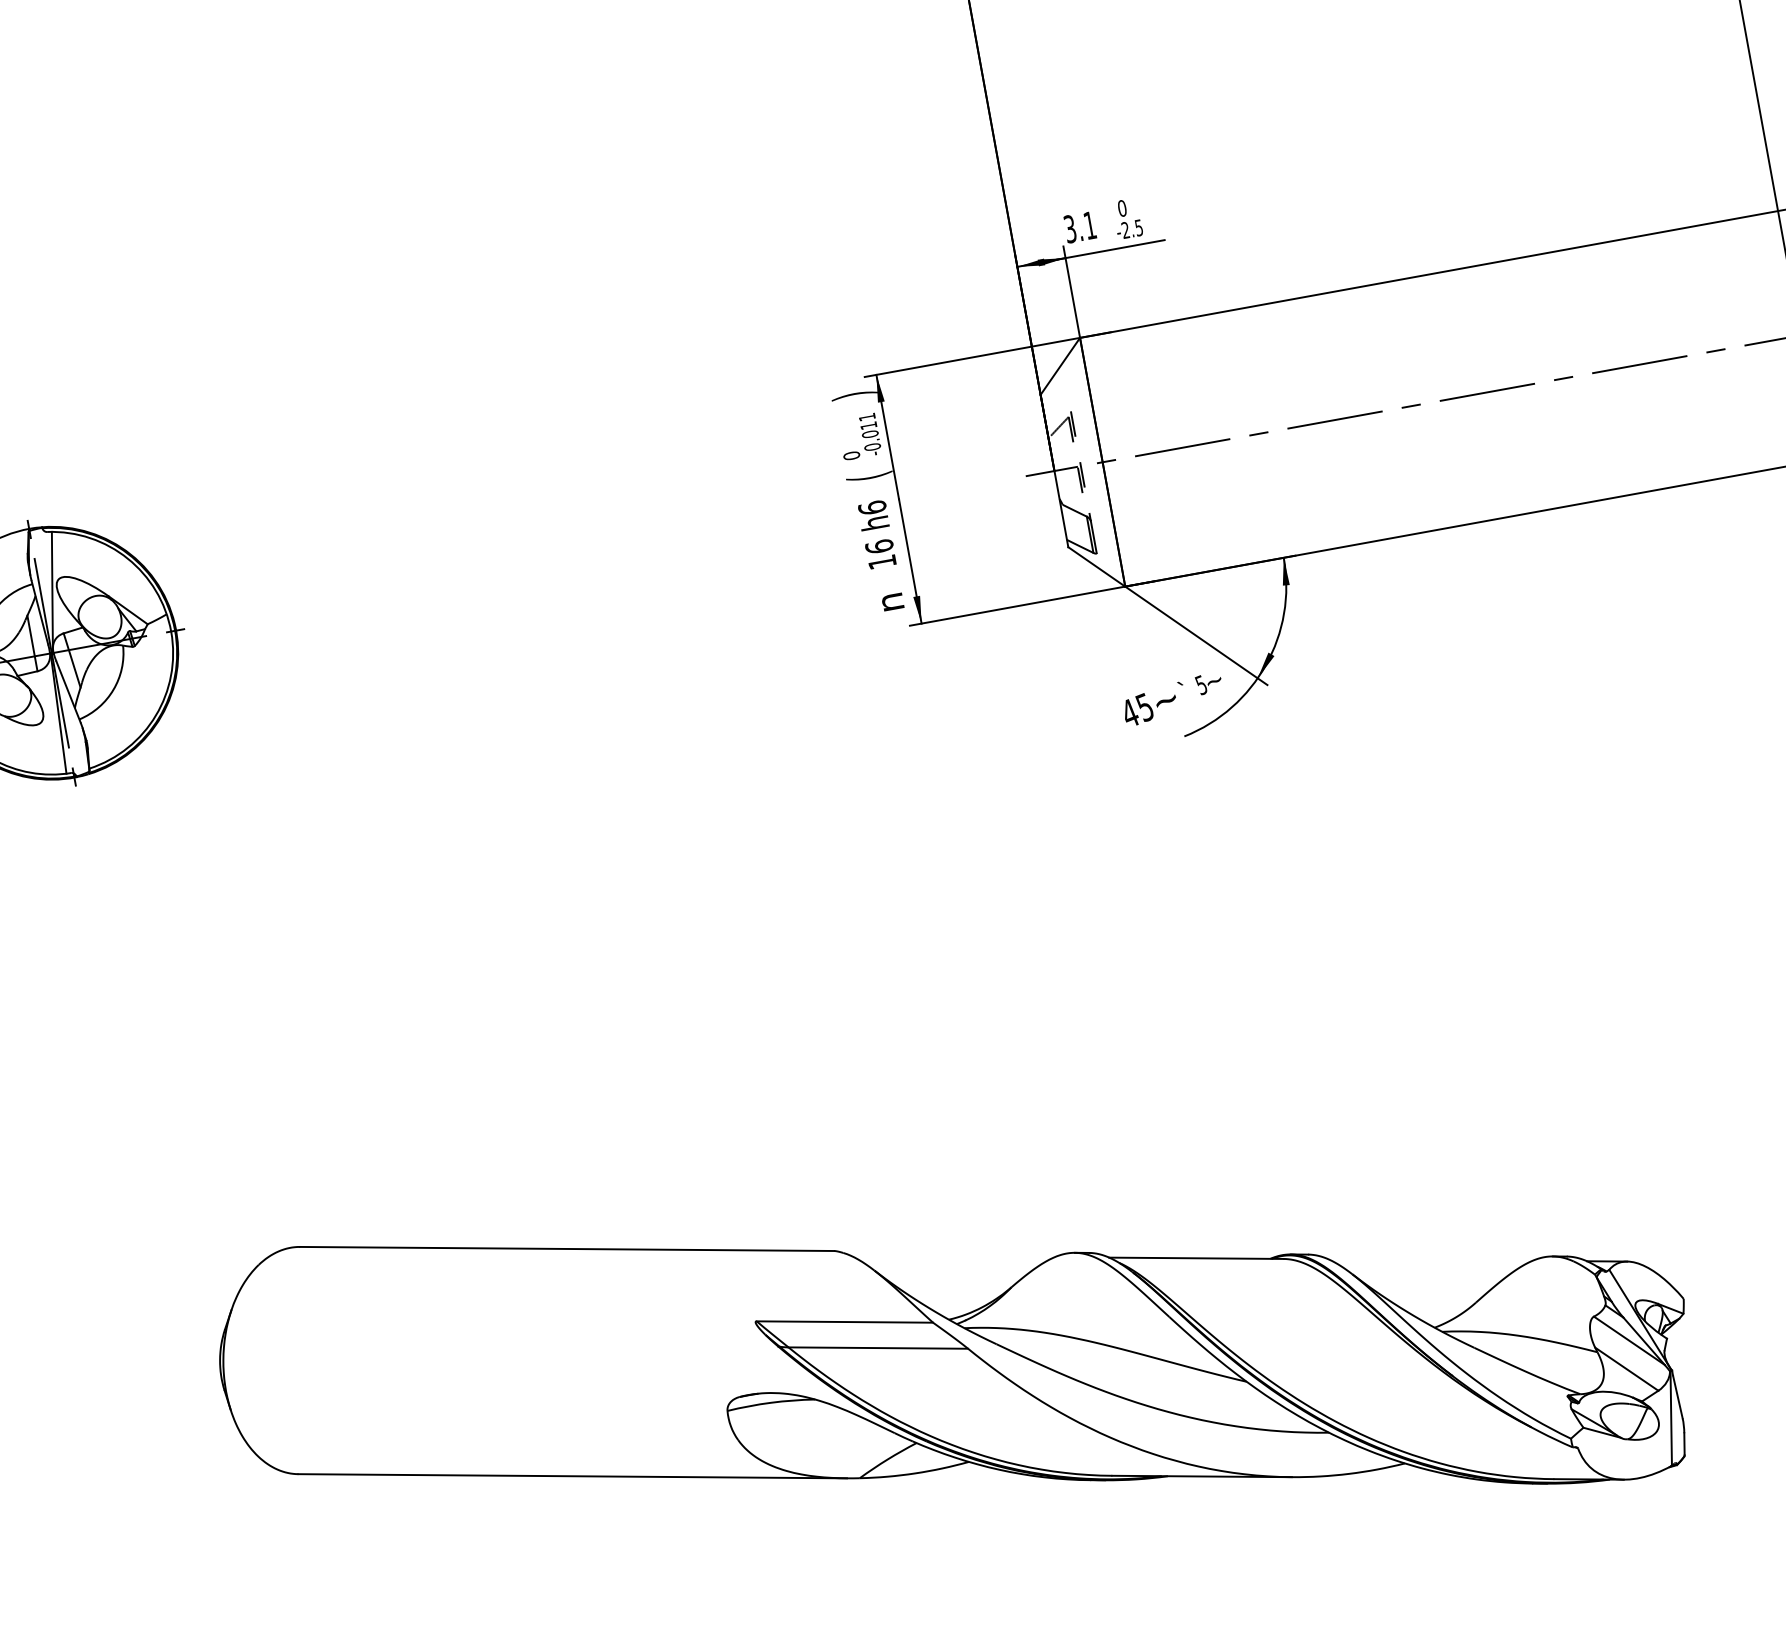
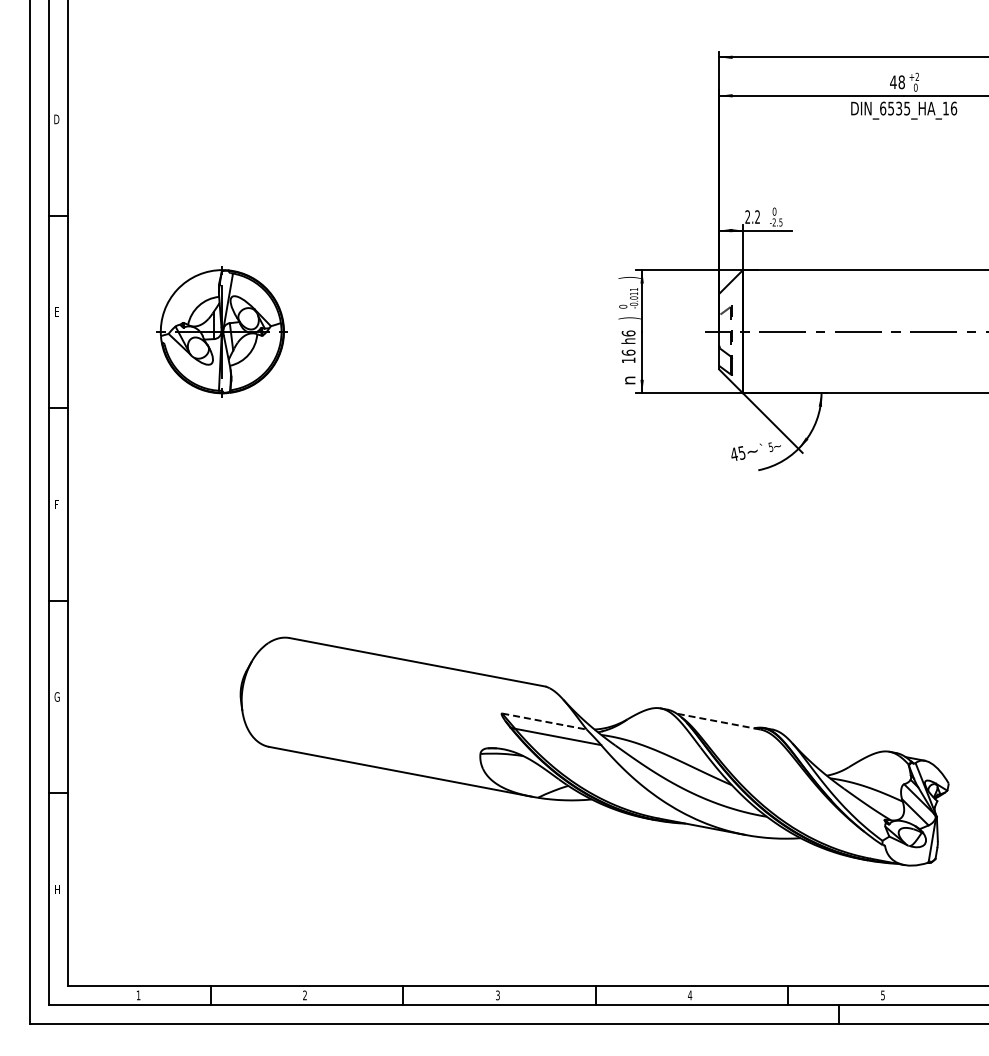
text: (1079, 226) -> (752, 216), 3.1 -> 2.2
text: (868, 477) -> (629, 318), ( -> )
line: (1196, 1258) -> (718, 721), solid -> dashed
line: (844, 1321) -> (544, 721), solid -> dashed

